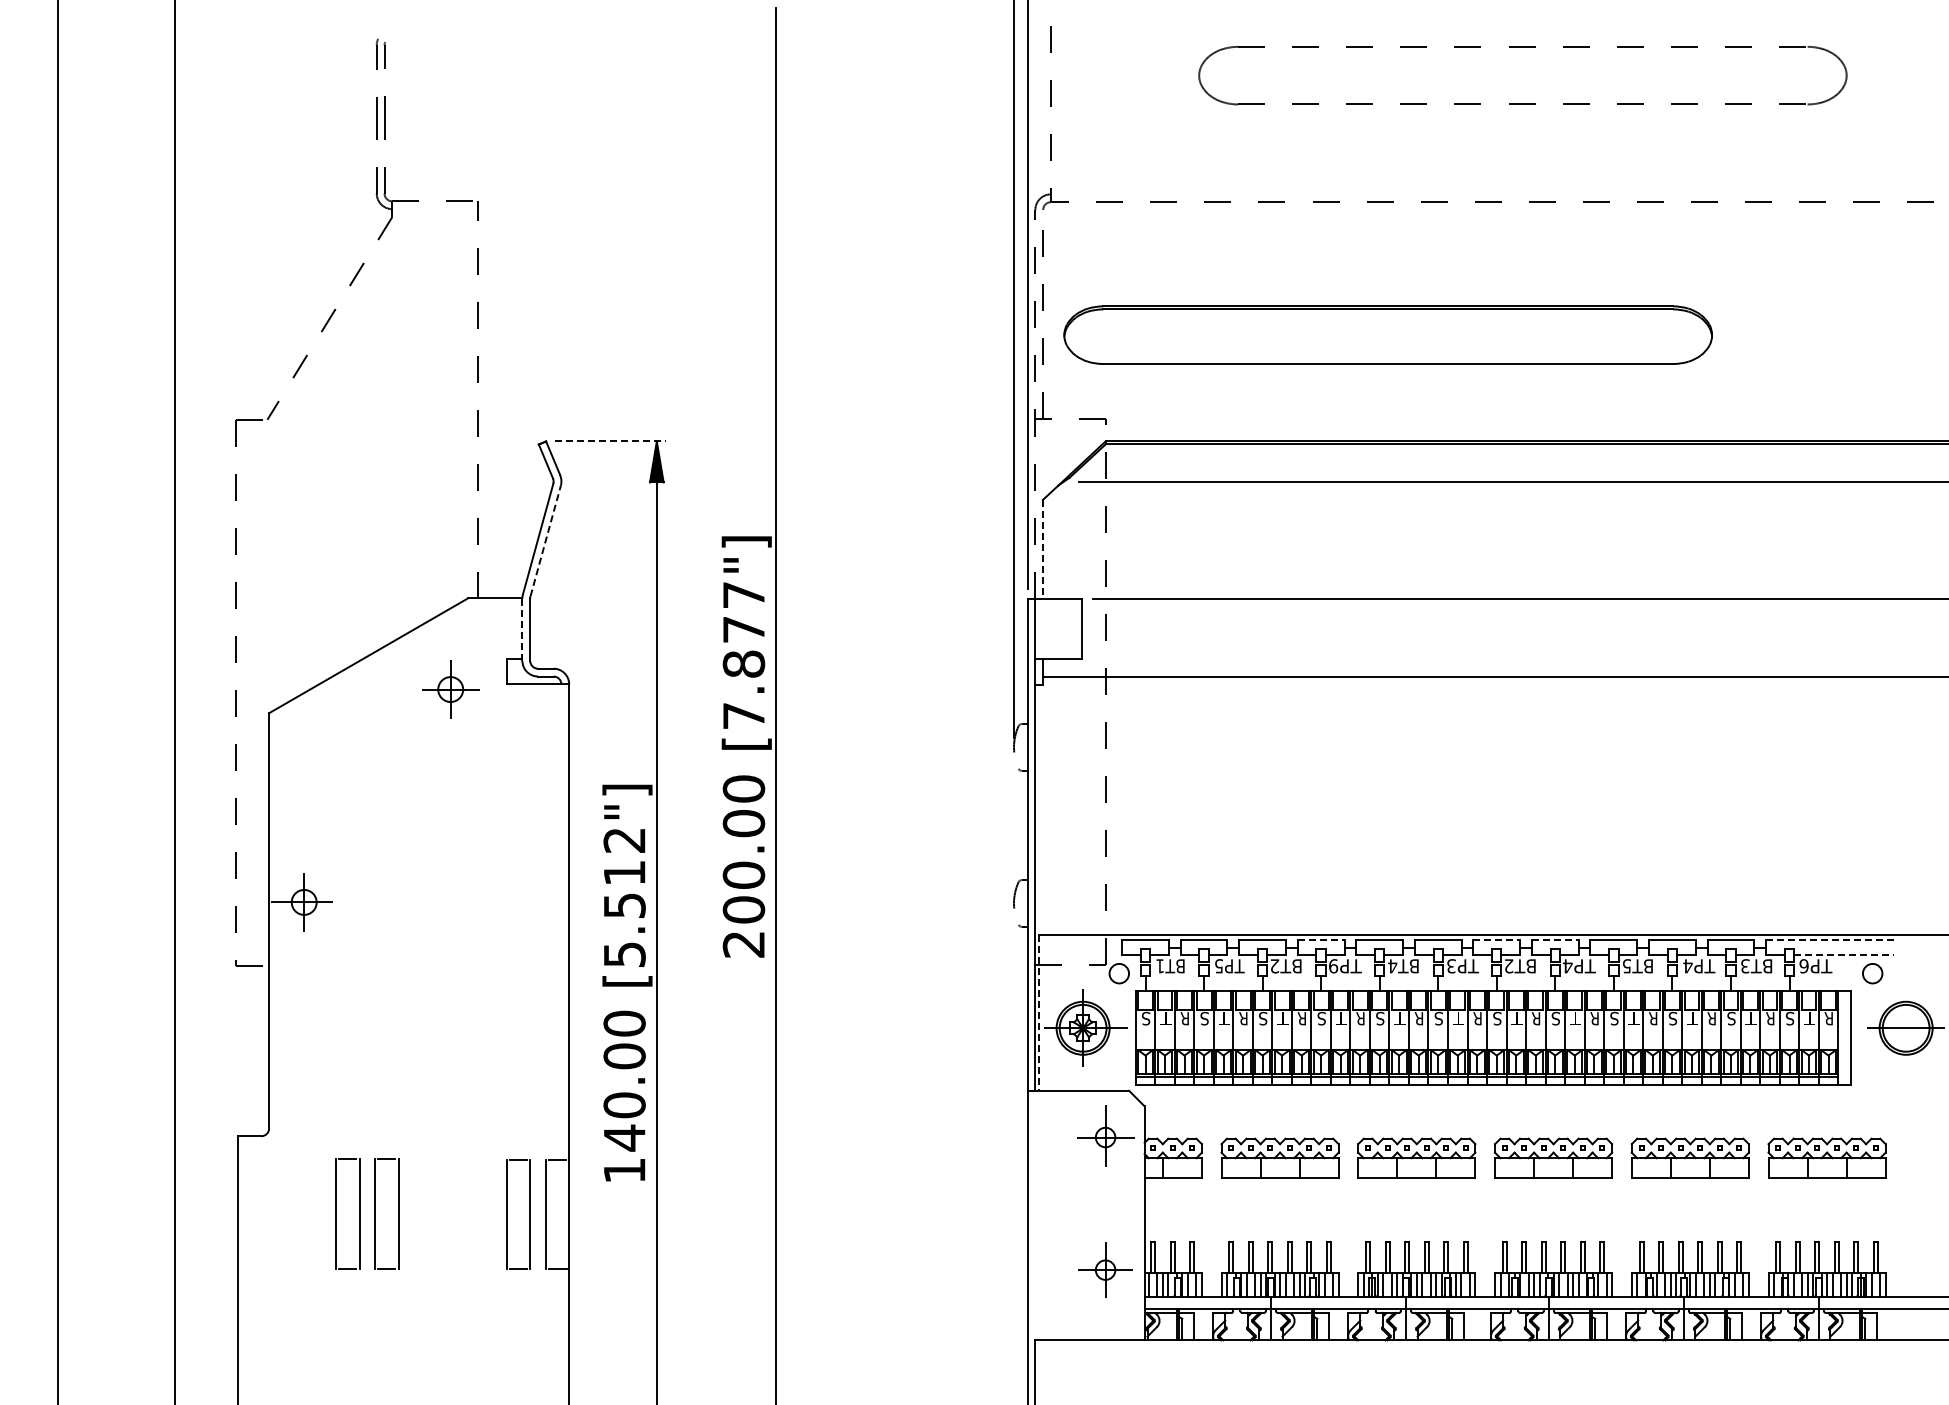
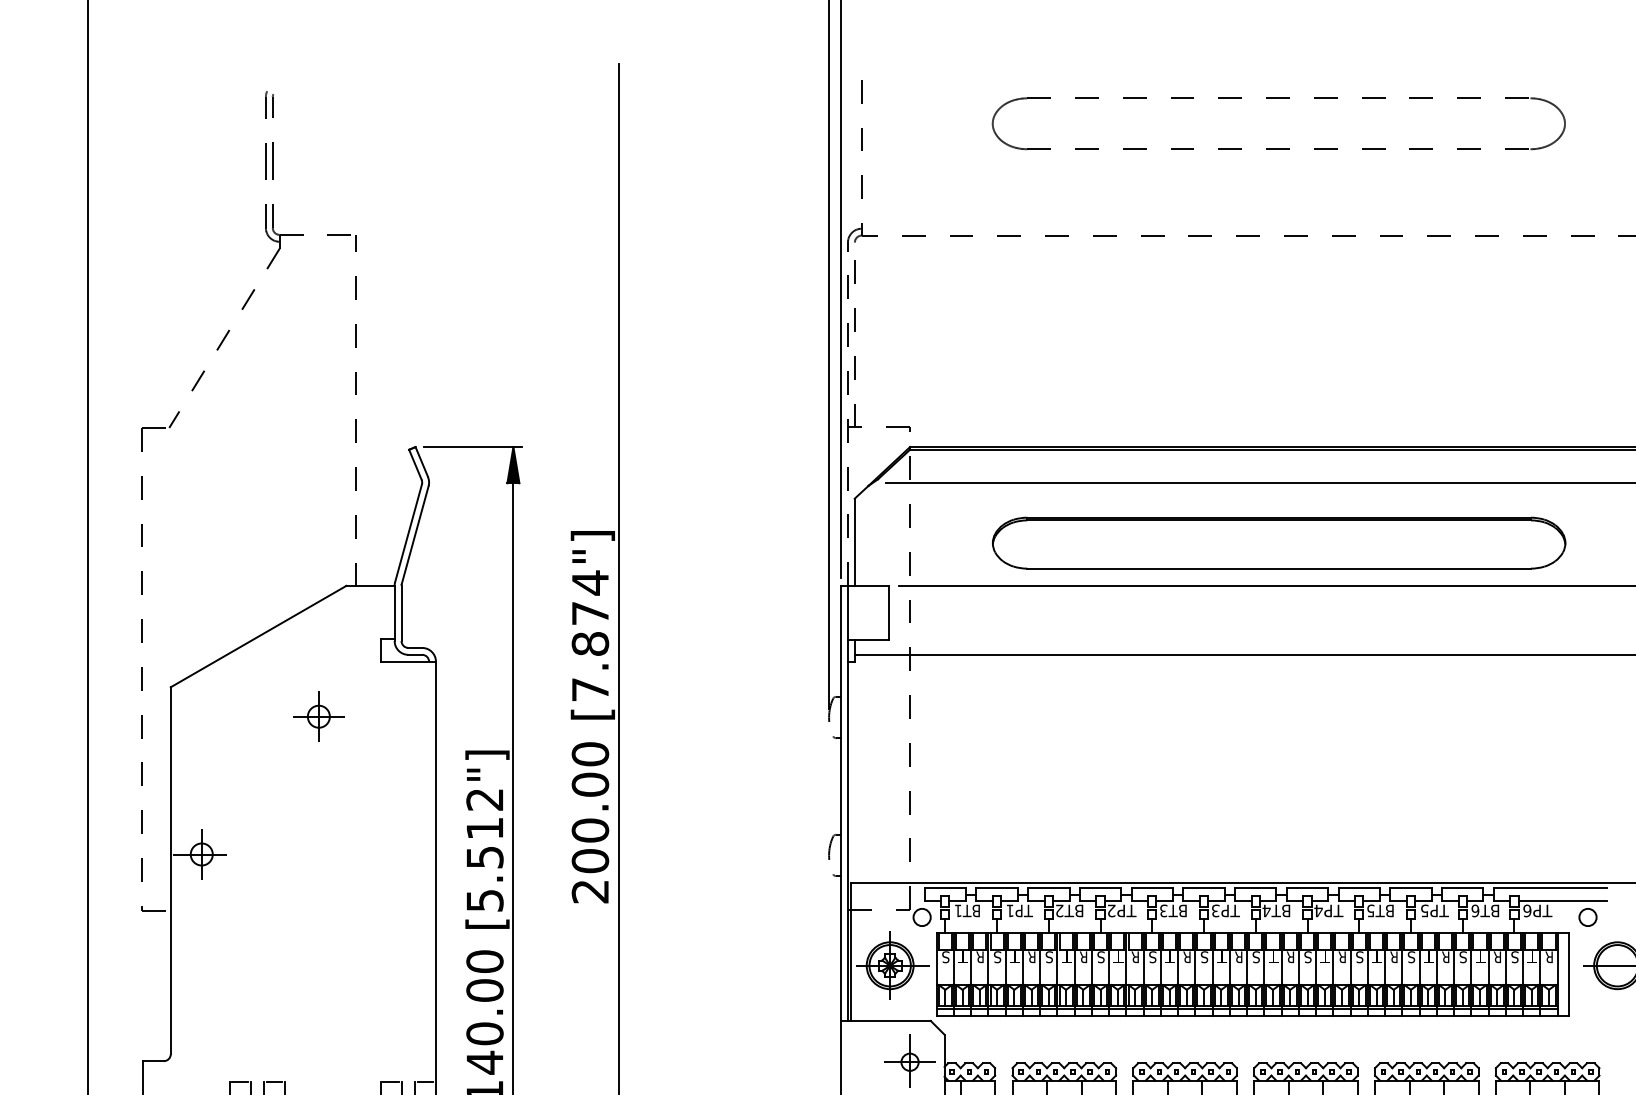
part: (1387, 334) -> (1278, 542), moved
line: (611, 441) -> (473, 447), dashed -> solid
line: (545, 540) -> (415, 534), dashed -> solid
line: (1043, 550) -> (855, 543), dashed -> solid
text: (743, 595) -> (590, 583), [7.877"] -> [7.874"]
line: (522, 629) -> (394, 613), dashed -> solid
part: (450, 689) -> (318, 716), moved
line: (1321, 939) -> (1100, 887), dashed -> solid
line: (1497, 939) -> (1256, 887), dashed -> solid
line: (1555, 939) -> (1307, 887), dashed -> solid
line: (1830, 939) -> (1550, 887), dashed -> solid
line: (1844, 955) -> (1563, 901), dashed -> solid
text: (1218, 966) -> (1009, 911), TP5 -> TP1
text: (1333, 966) -> (1111, 911), TP9 -> TP2
text: (1392, 966) -> (1163, 911), BT4 -> BT3
text: (1508, 966) -> (1266, 911), BT2 -> BT4
text: (1687, 966) -> (1424, 911), TP4 -> TP5
text: (1745, 966) -> (1475, 911), BT3 -> BT6
line: (1039, 1013) -> (851, 952), dashed -> solid

